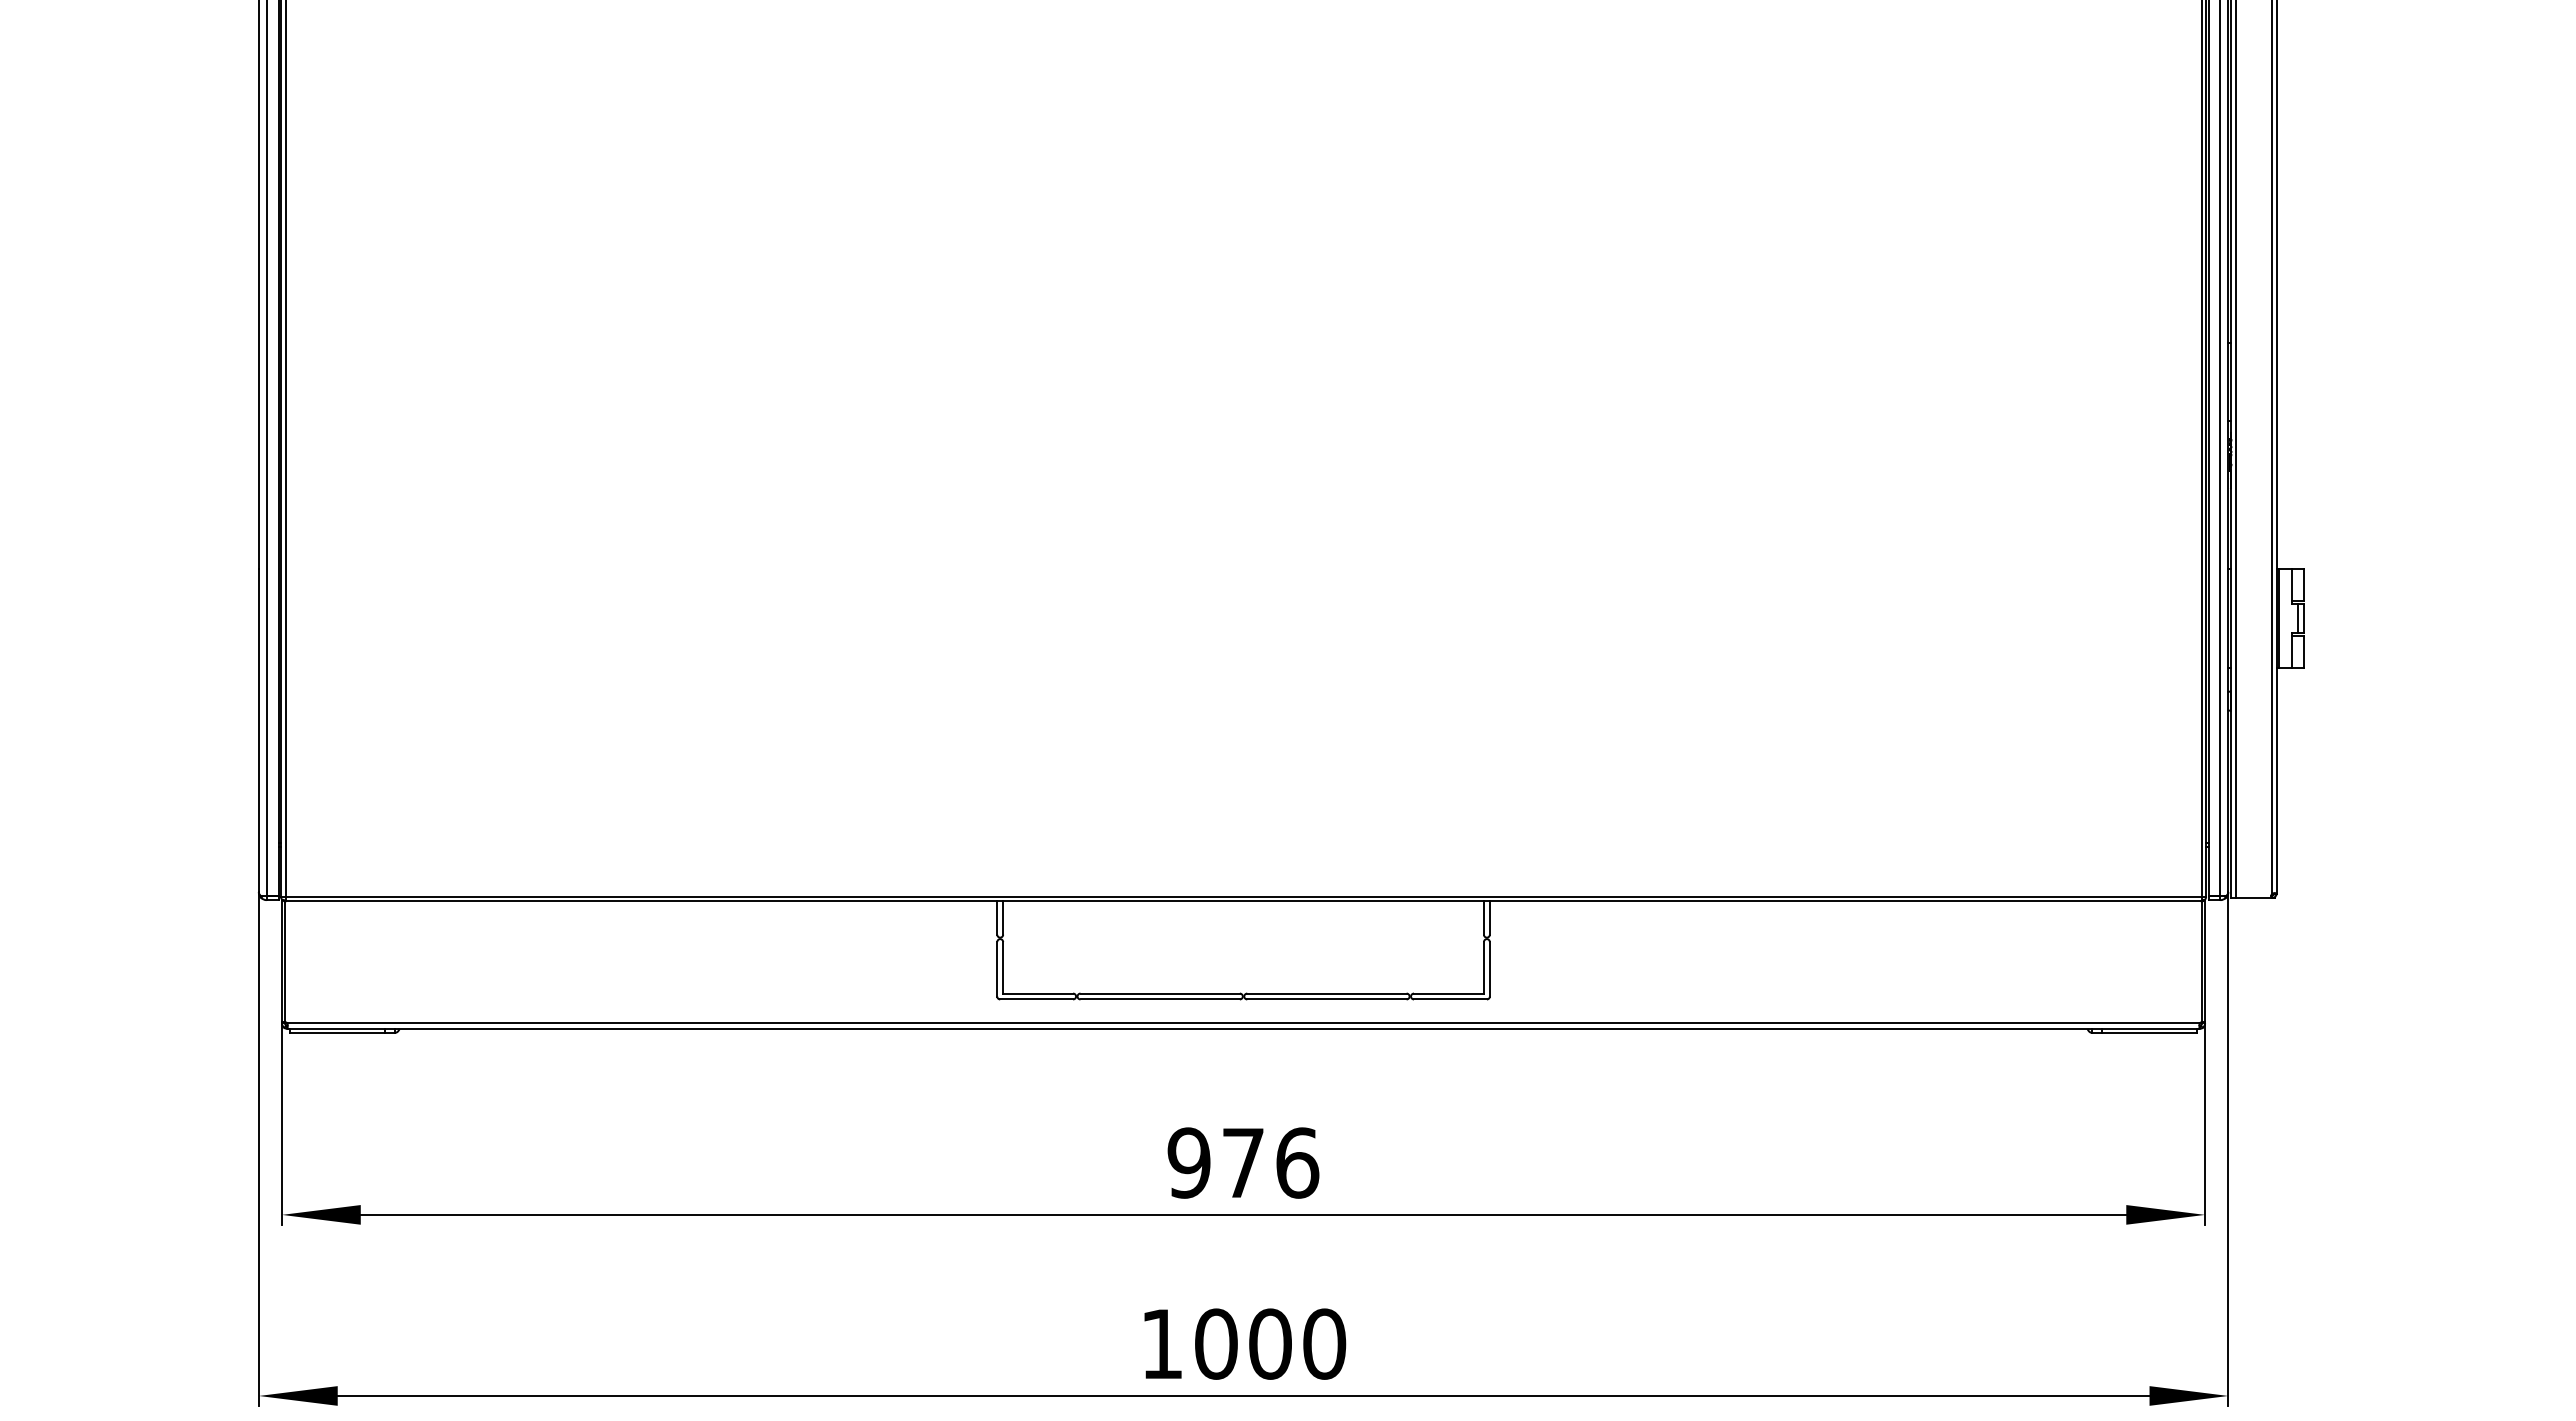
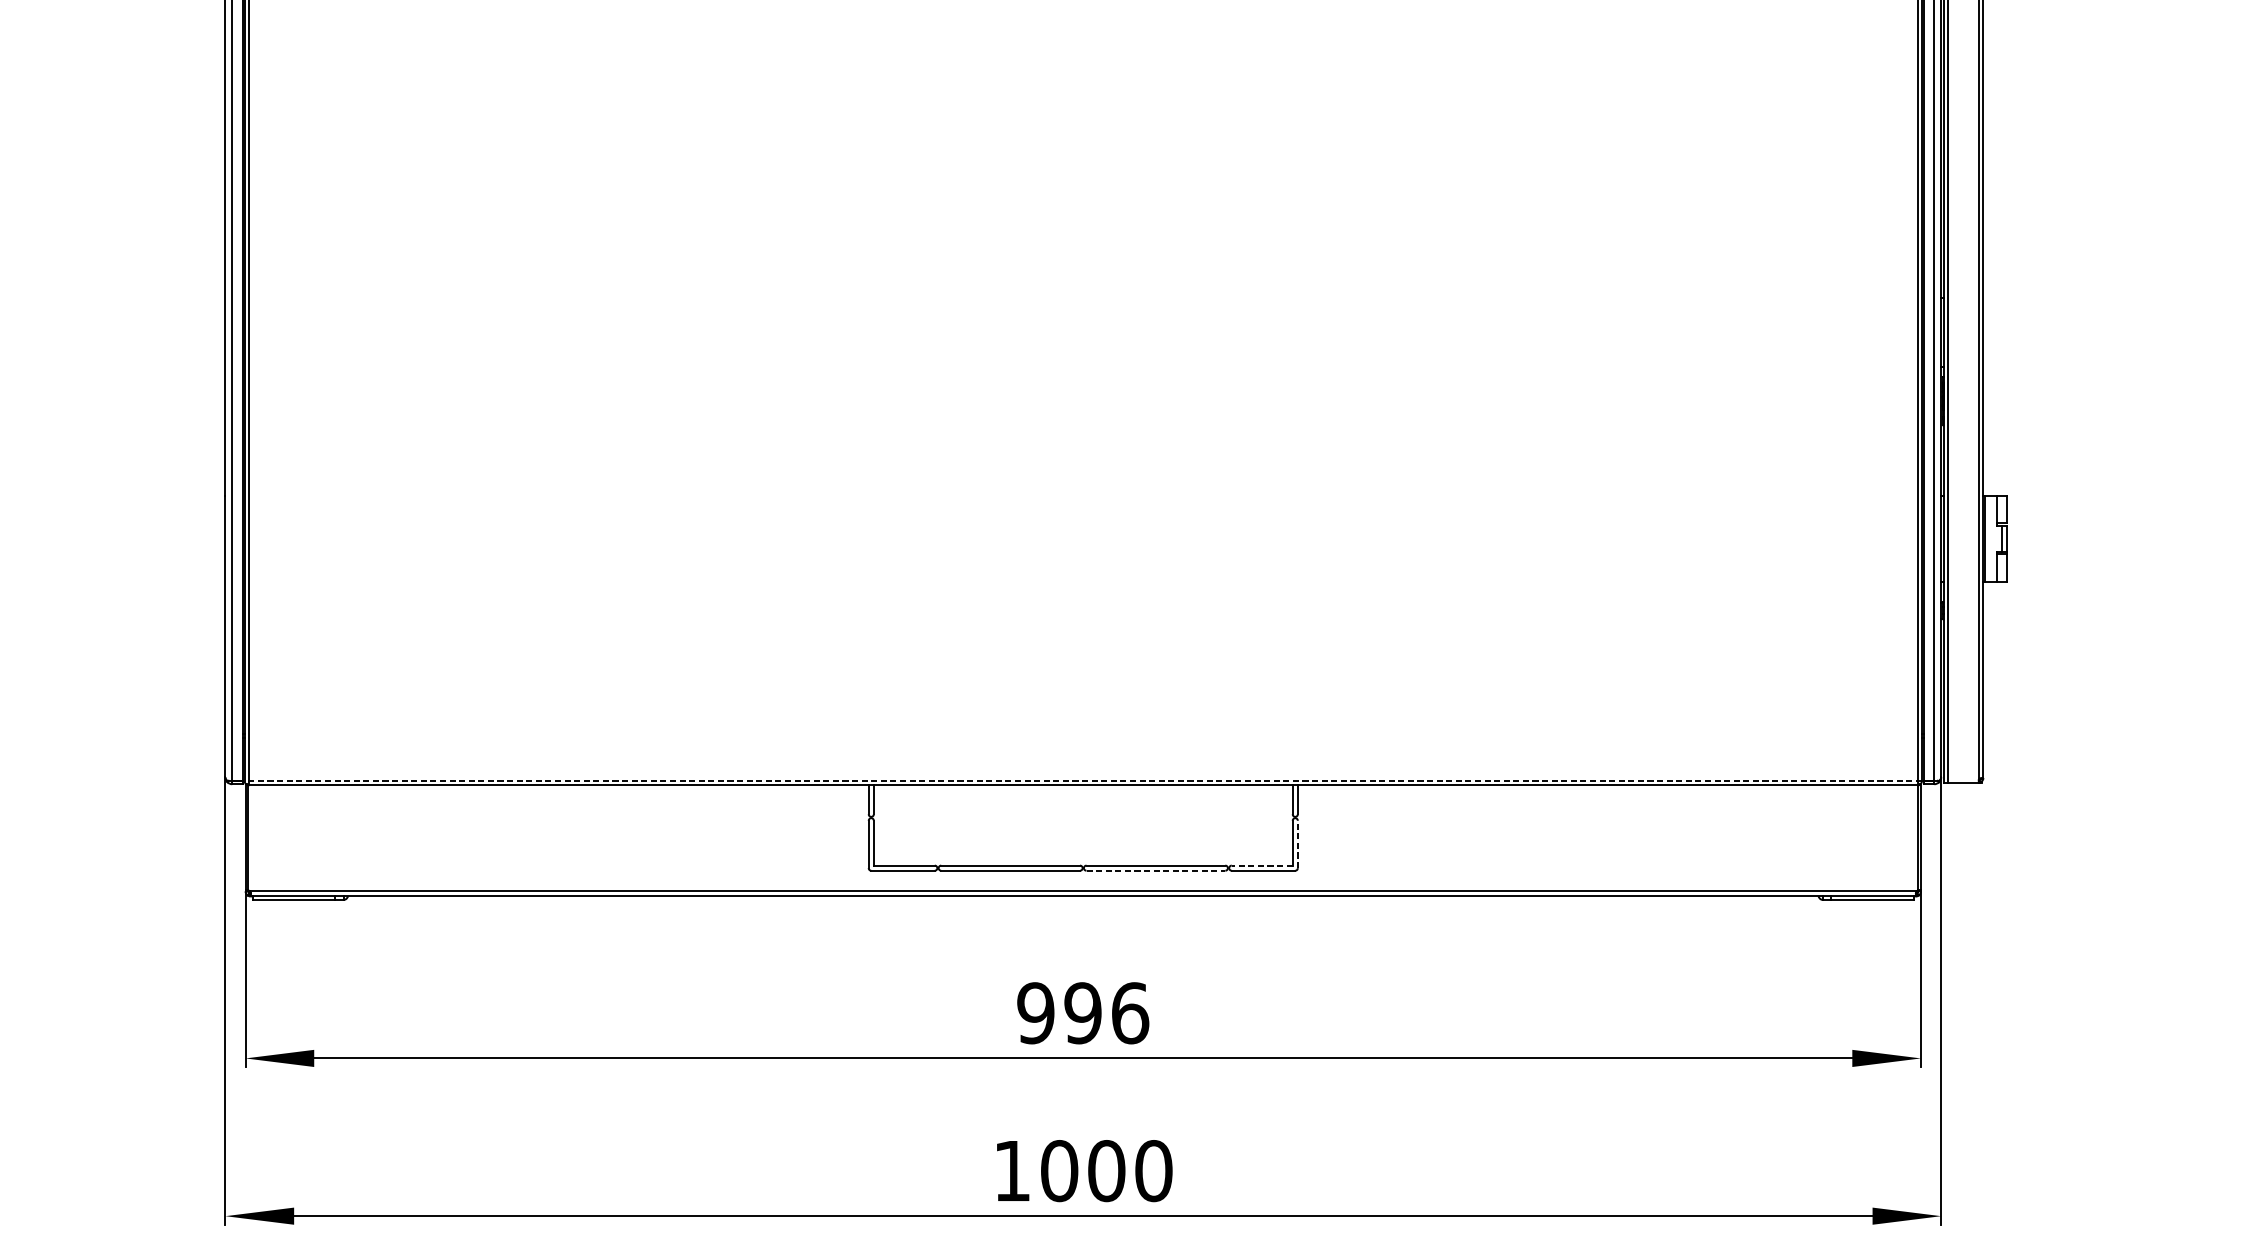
line: (1243, 896) -> (1083, 781), solid -> dashed
line: (1489, 968) -> (1297, 843), solid -> dashed
line: (1448, 993) -> (1261, 865), solid -> dashed
line: (1326, 999) -> (1155, 870), solid -> dashed
text: (1242, 1162) -> (1082, 1012), 976 -> 996

